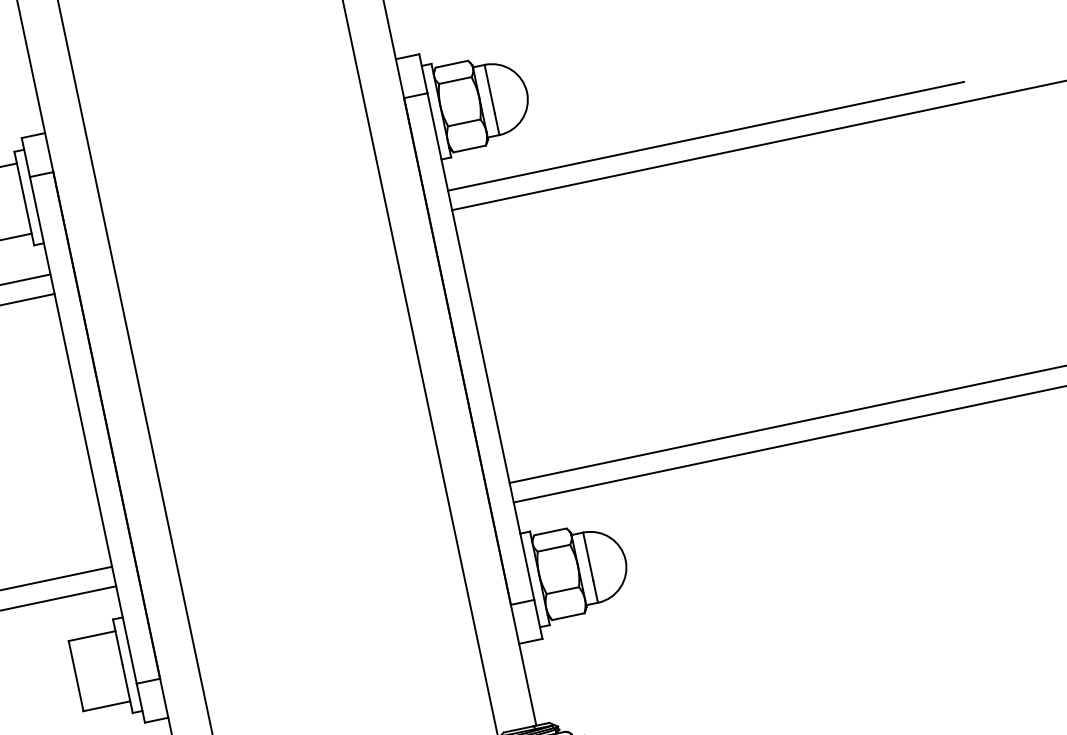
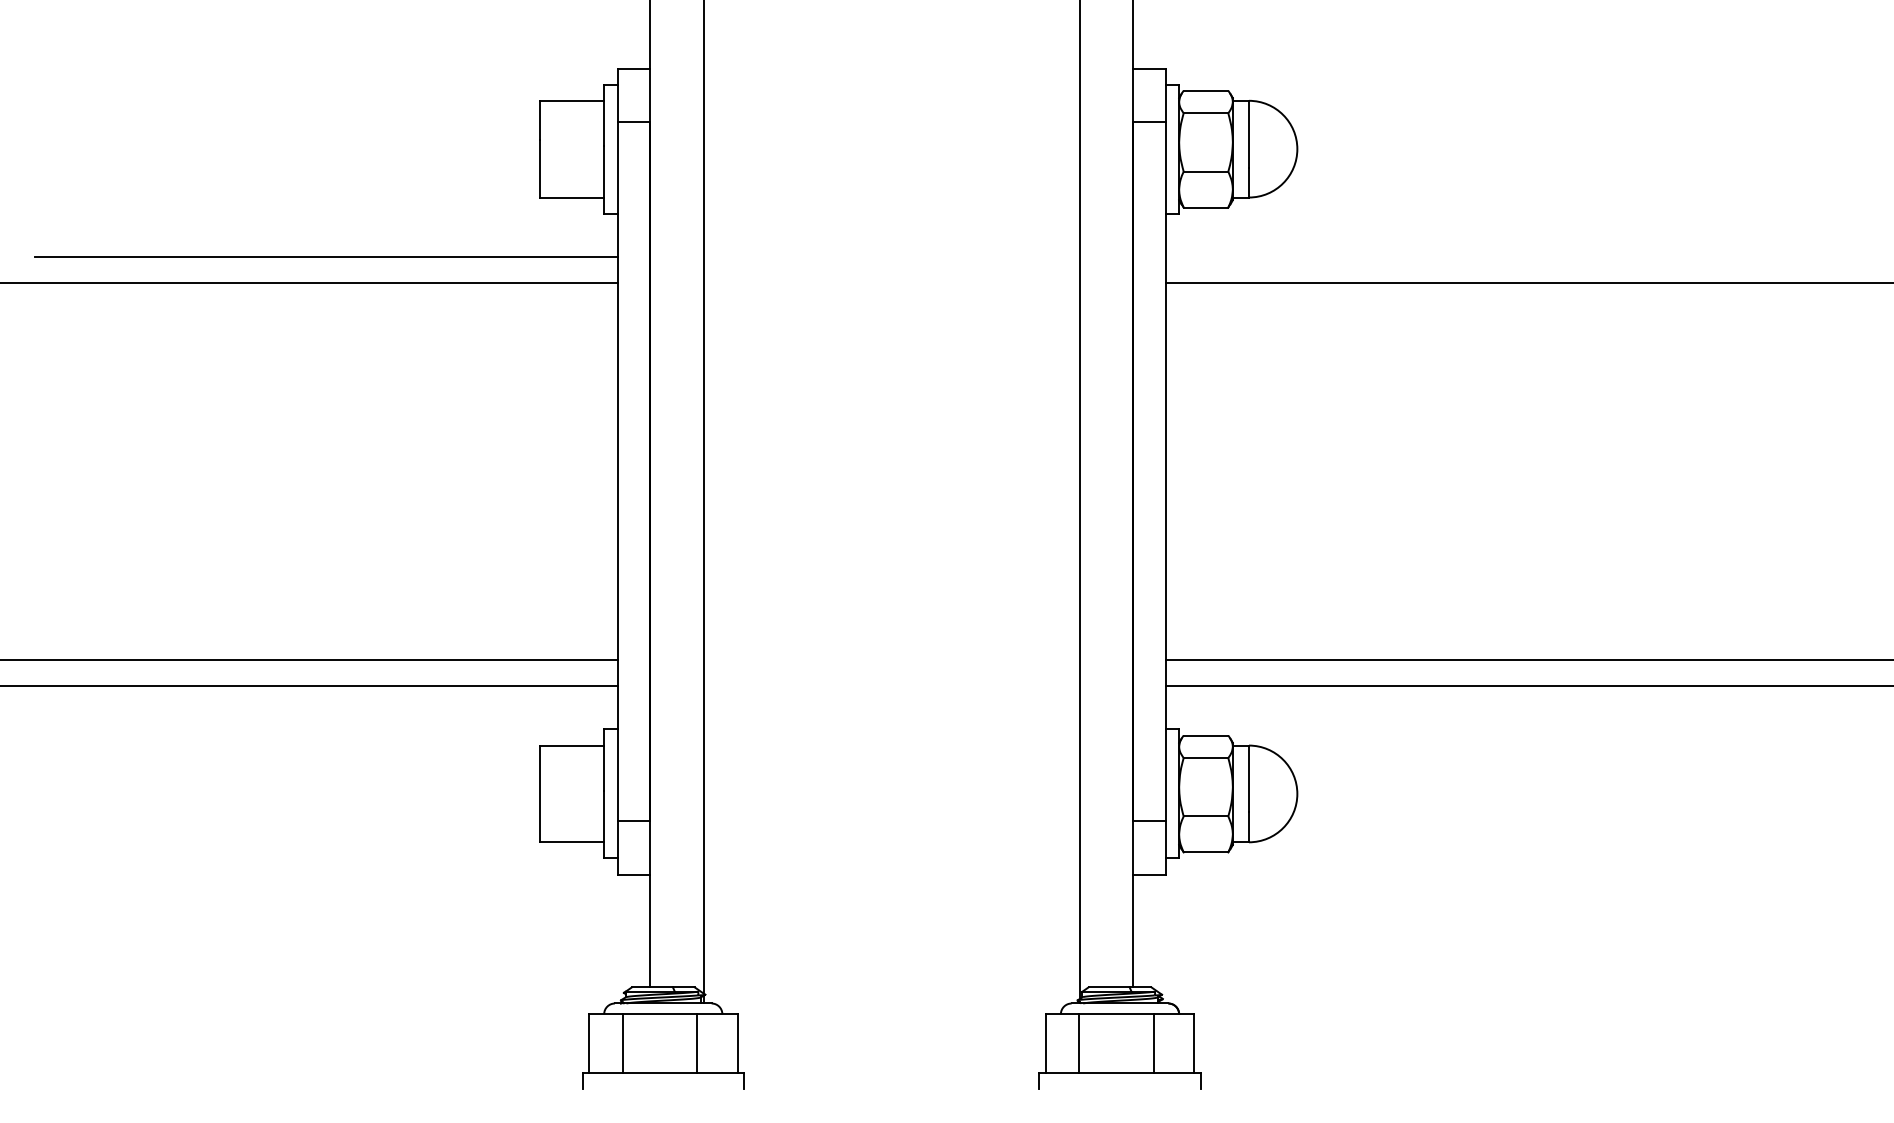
line: (706, 136) -> (1521, 256), removed

